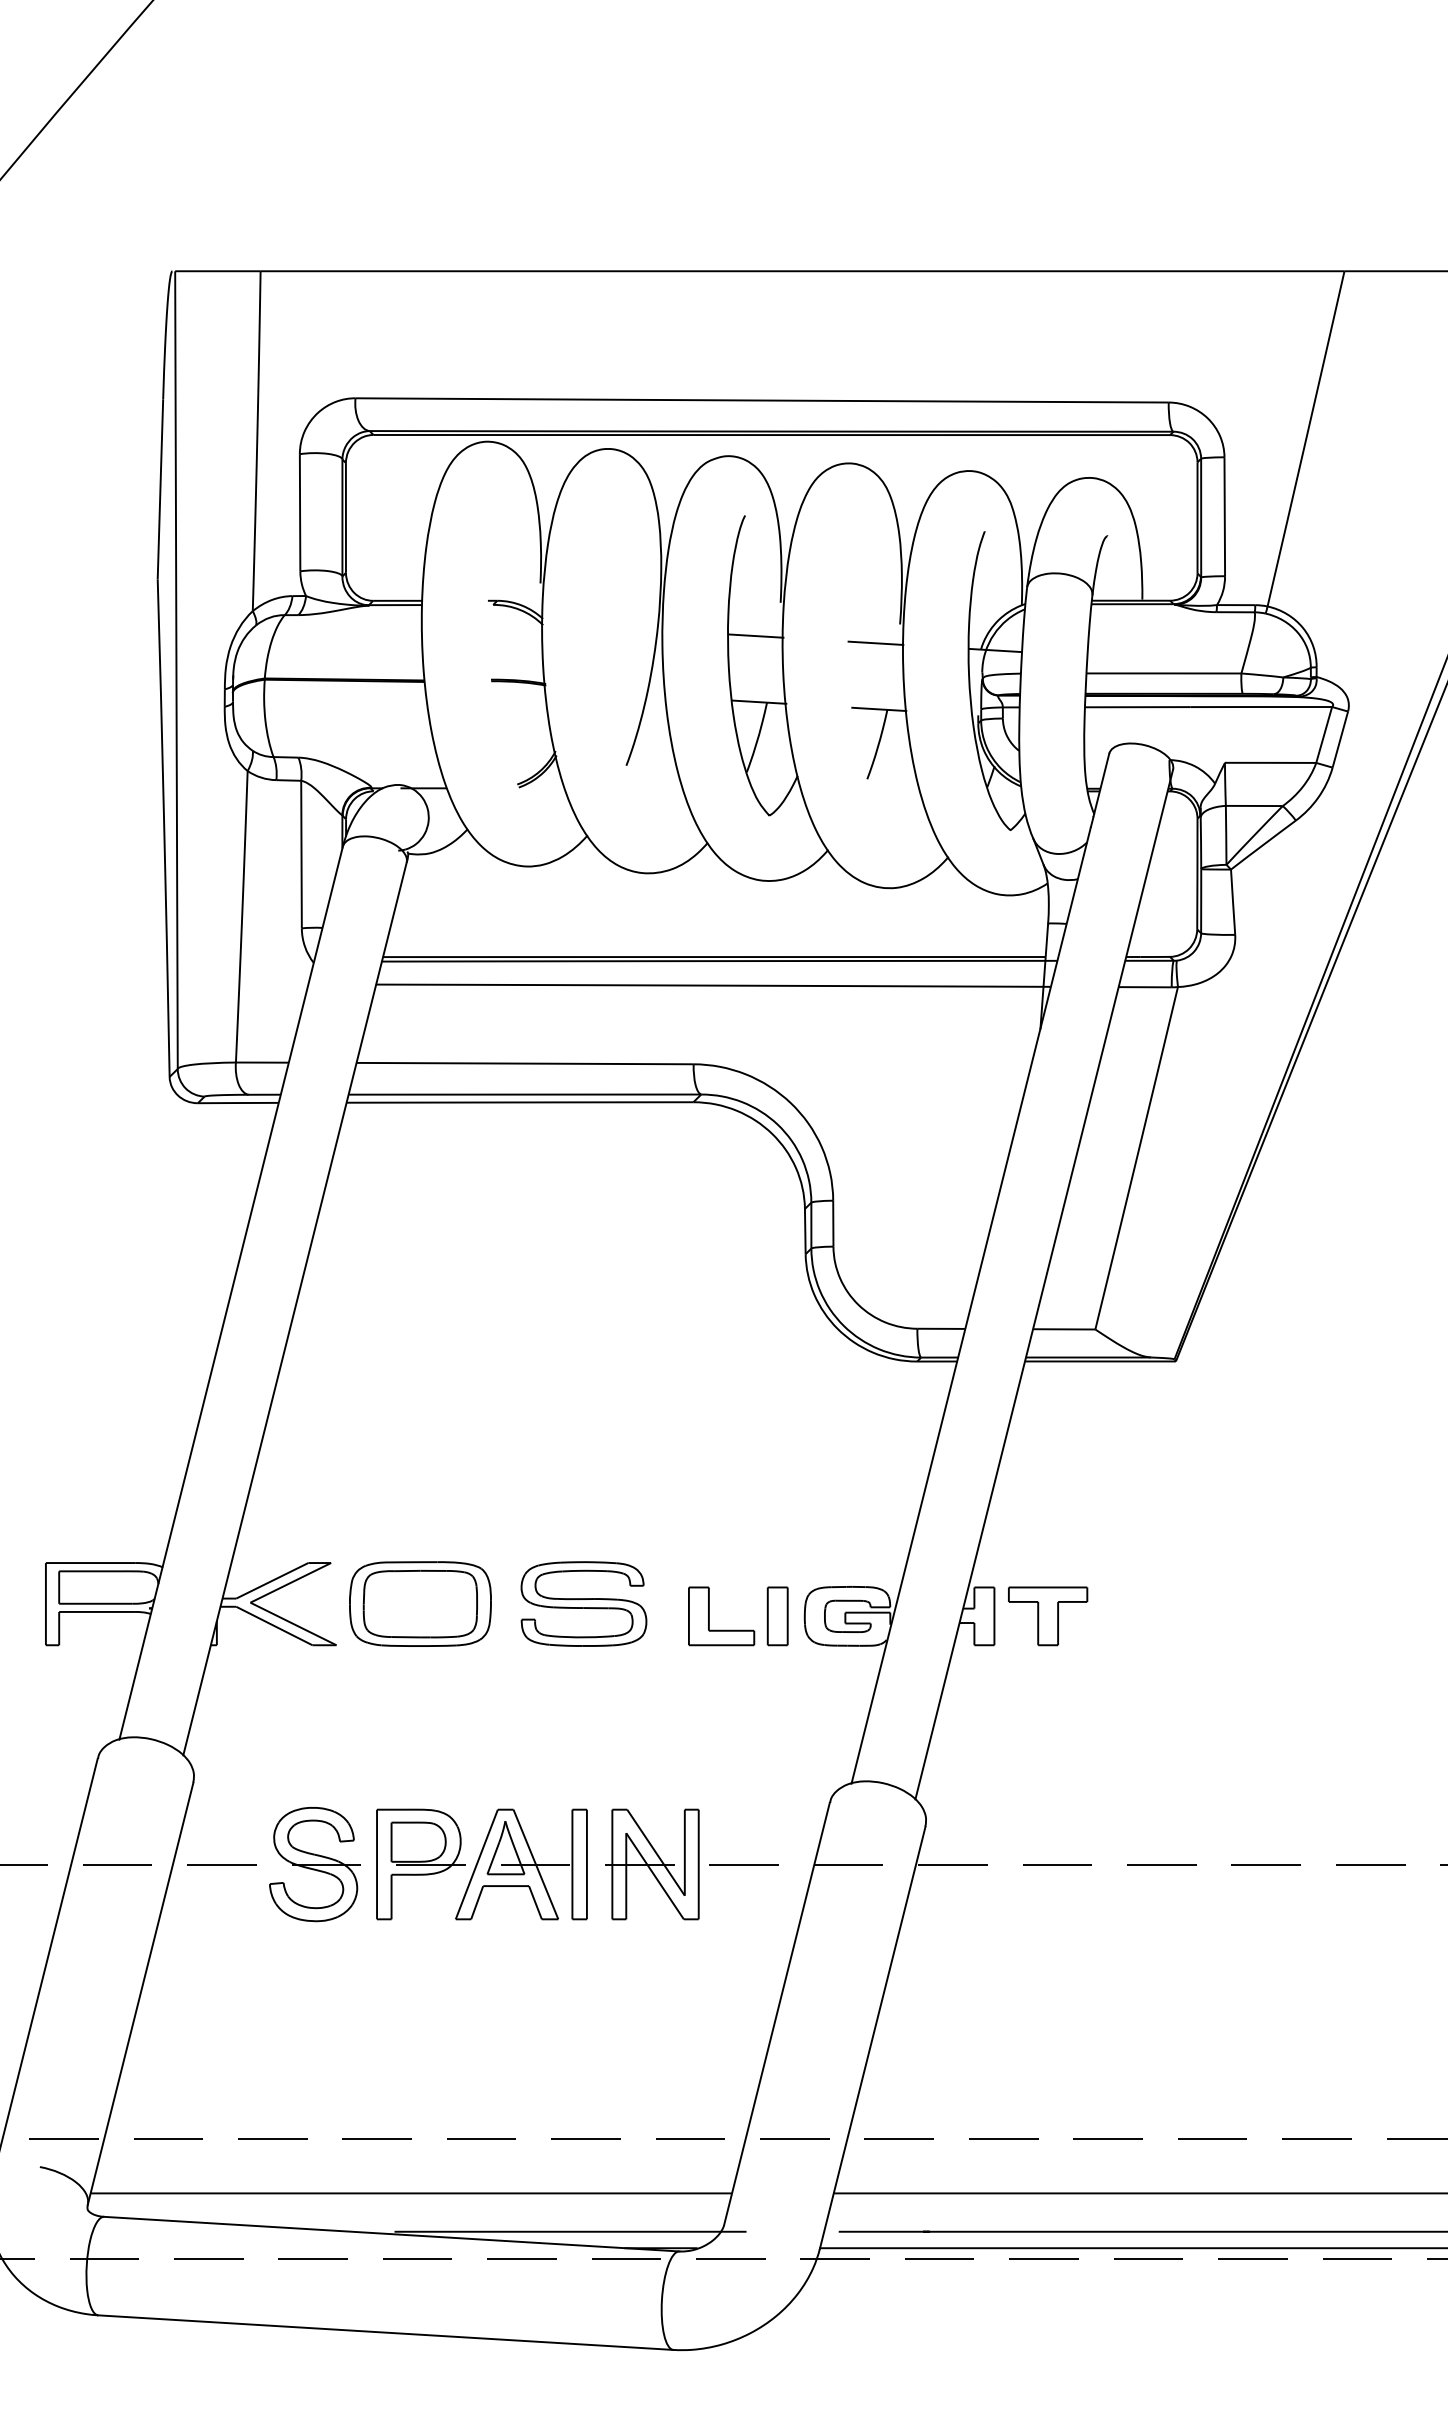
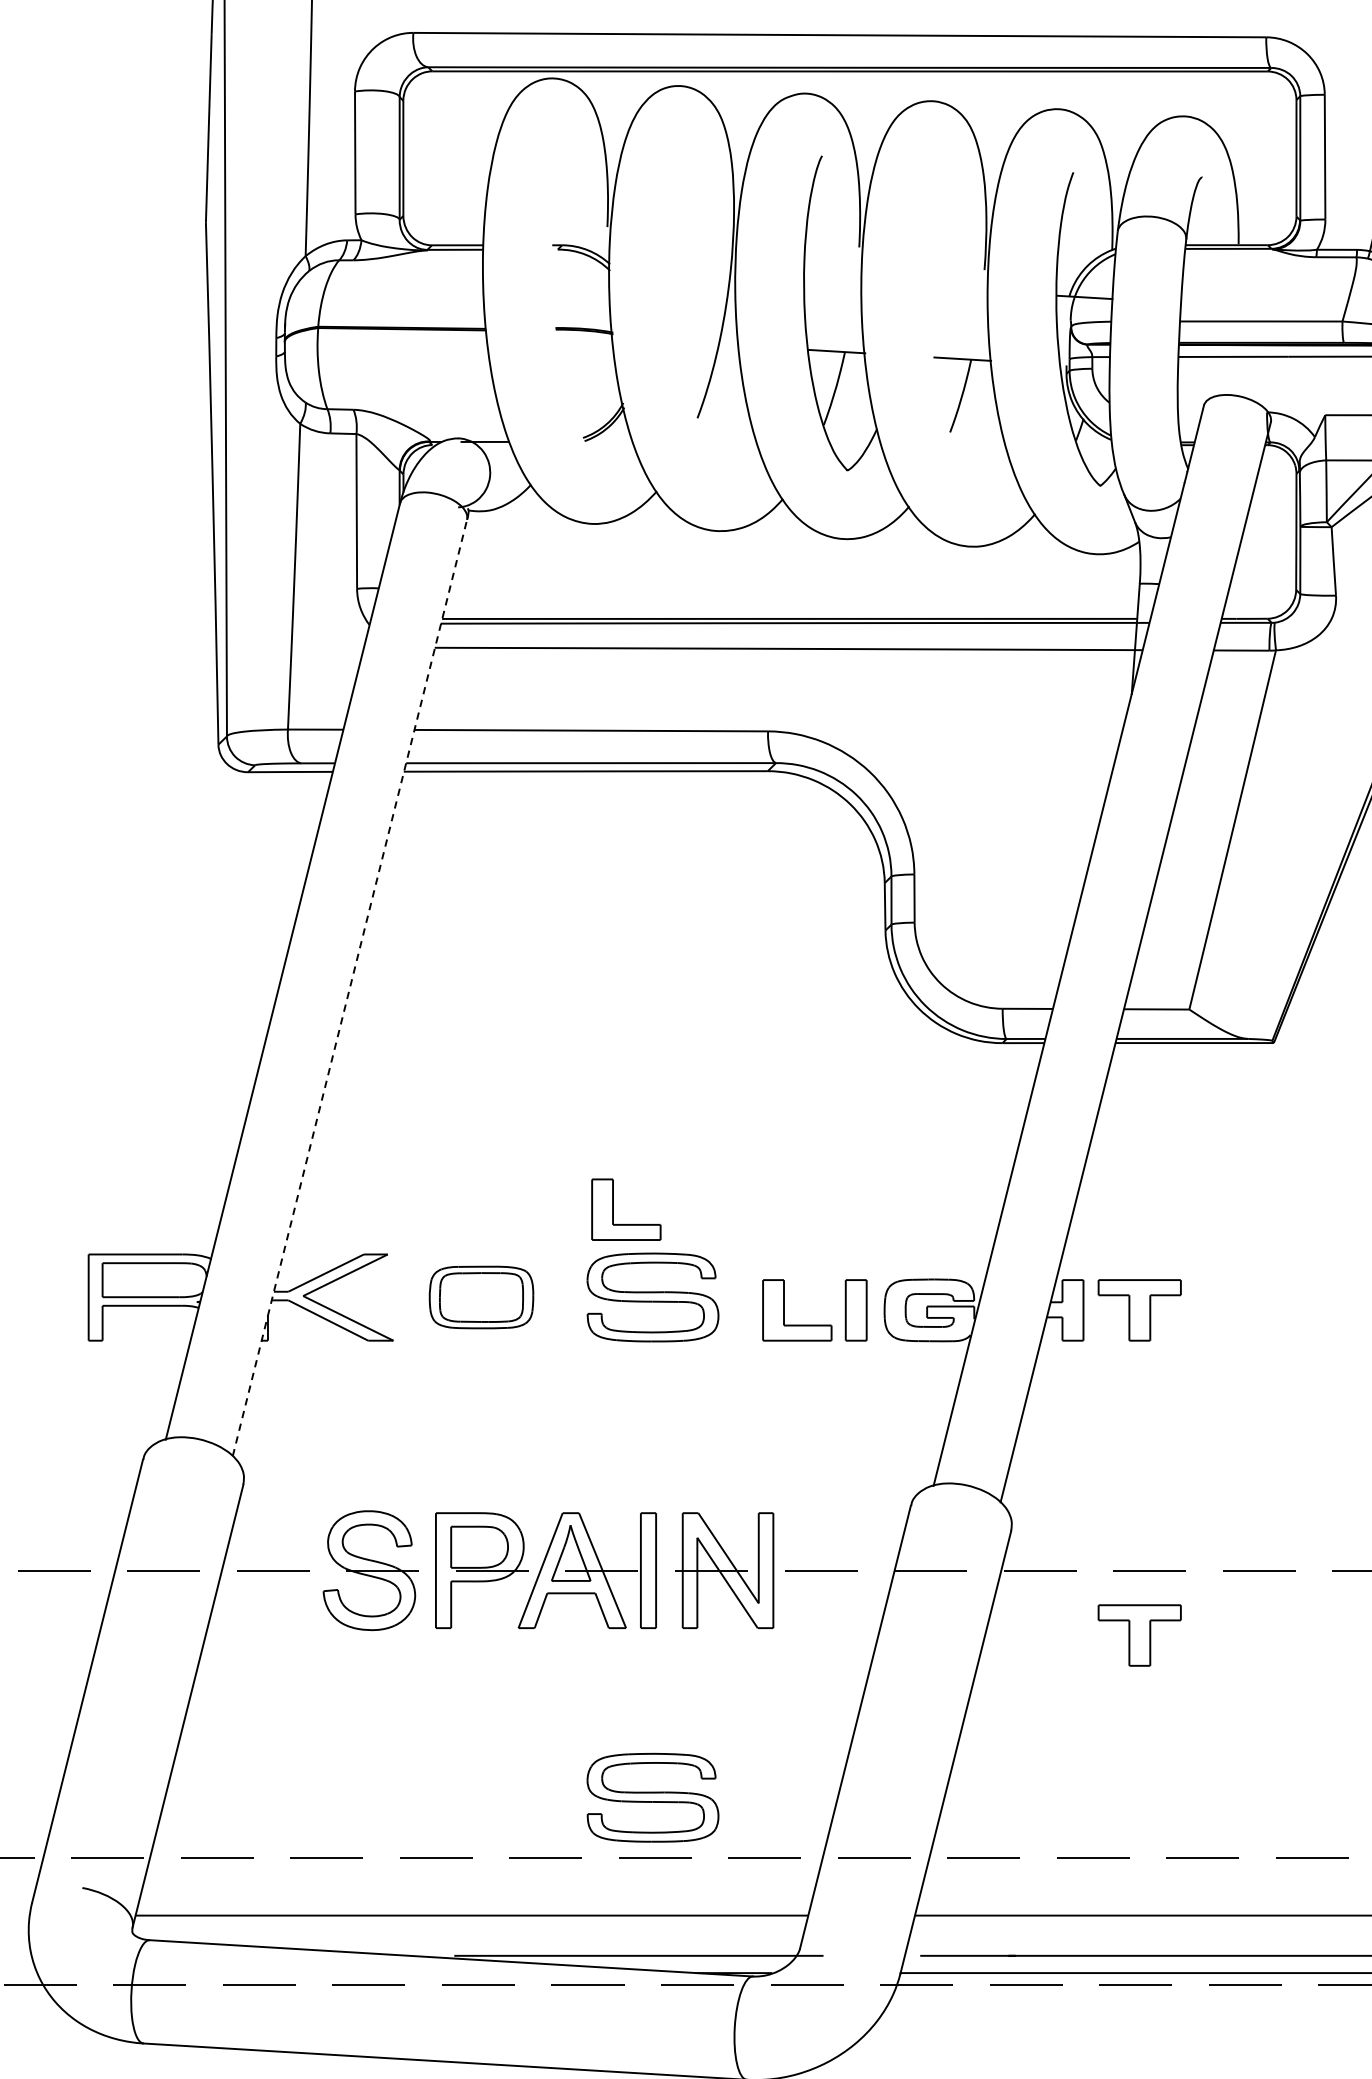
line: (755, 635) -> (832, 281), removed
line: (875, 642) -> (958, 289), removed
line: (295, 1308) -> (350, 987), solid -> dashed
part: (546, 1520) -> (613, 1209), added
part: (420, 1603) -> (481, 1296), size x0.7
part: (1048, 1926) -> (1140, 1635), added
part: (583, 2080) -> (652, 1797), added

